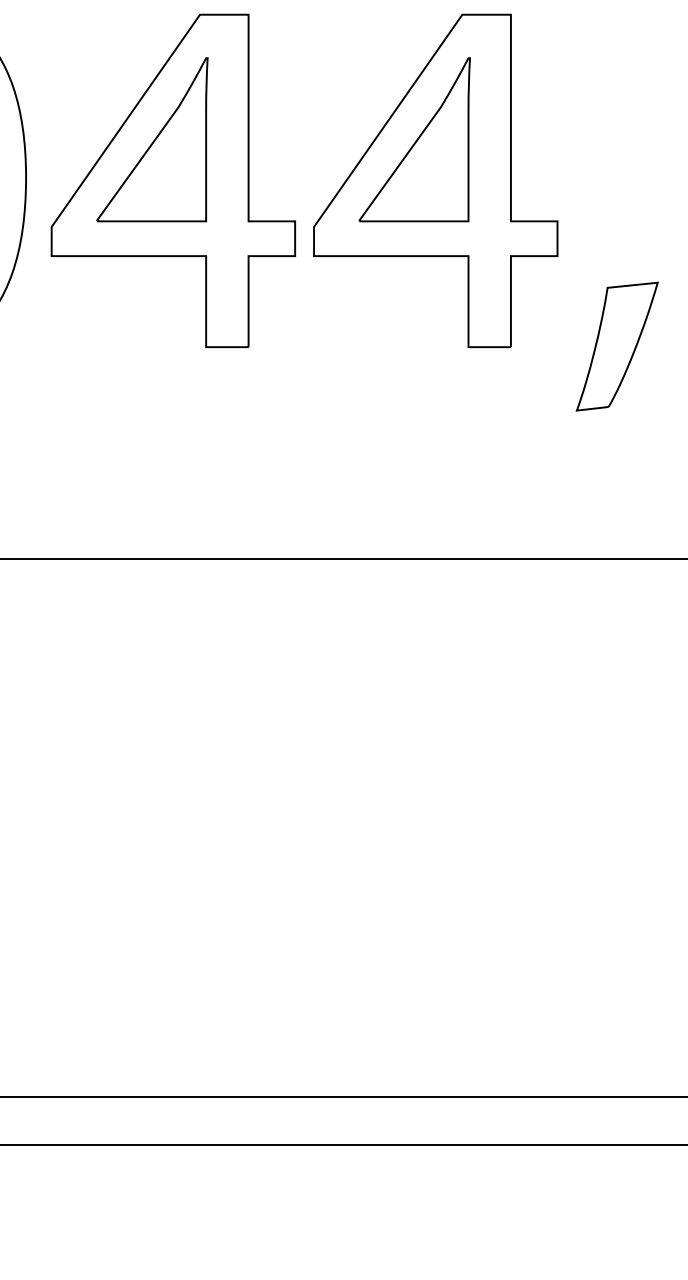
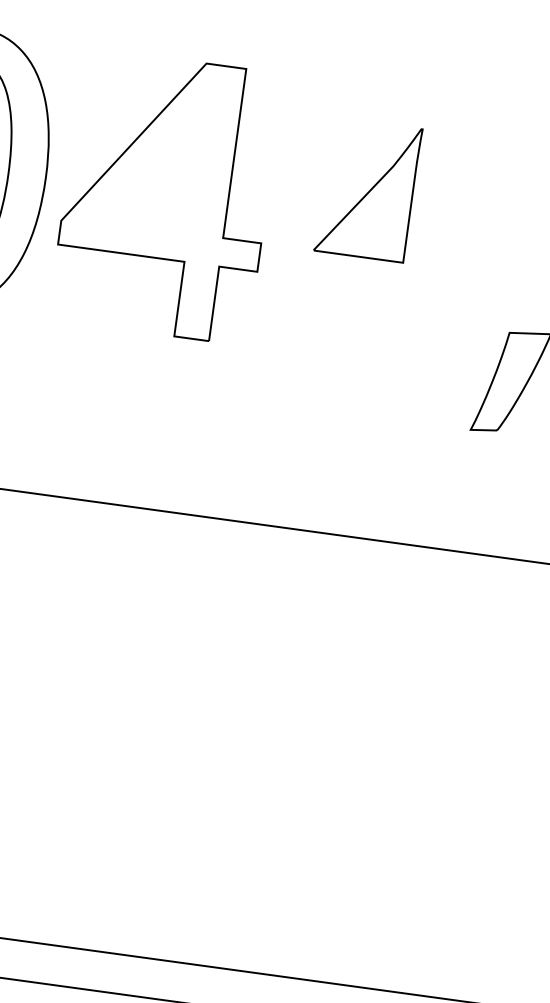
part: (152, 139) -> (153, 160), removed
part: (435, 180) -> (380, 225), removed

